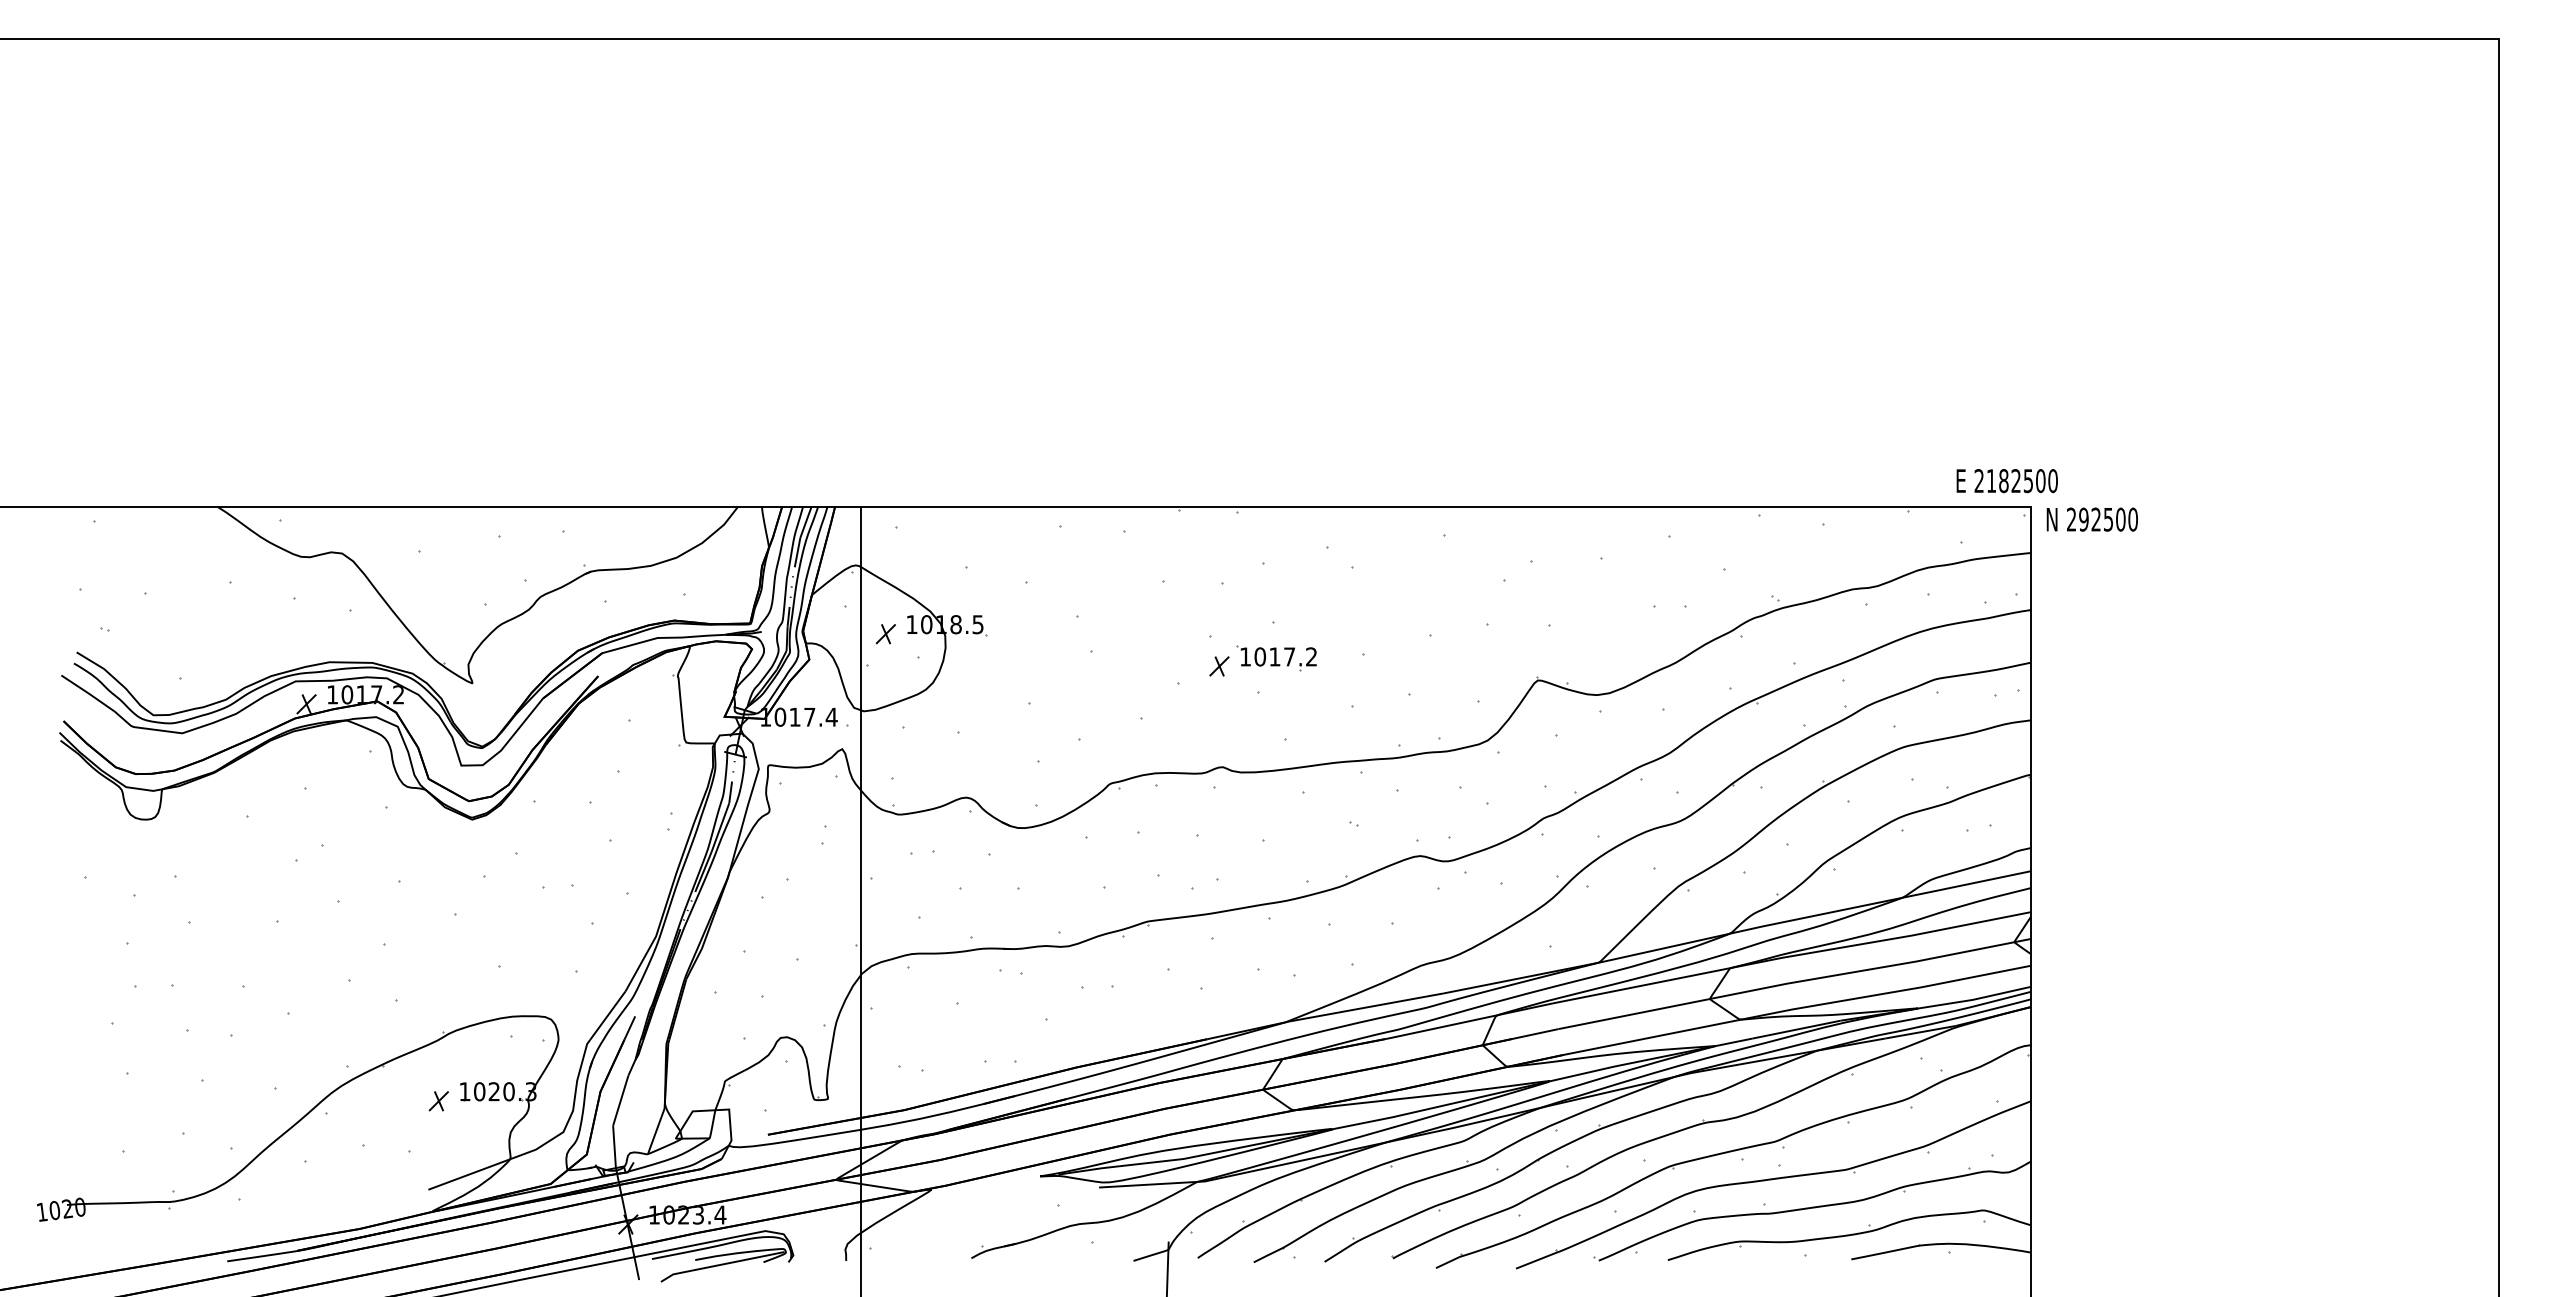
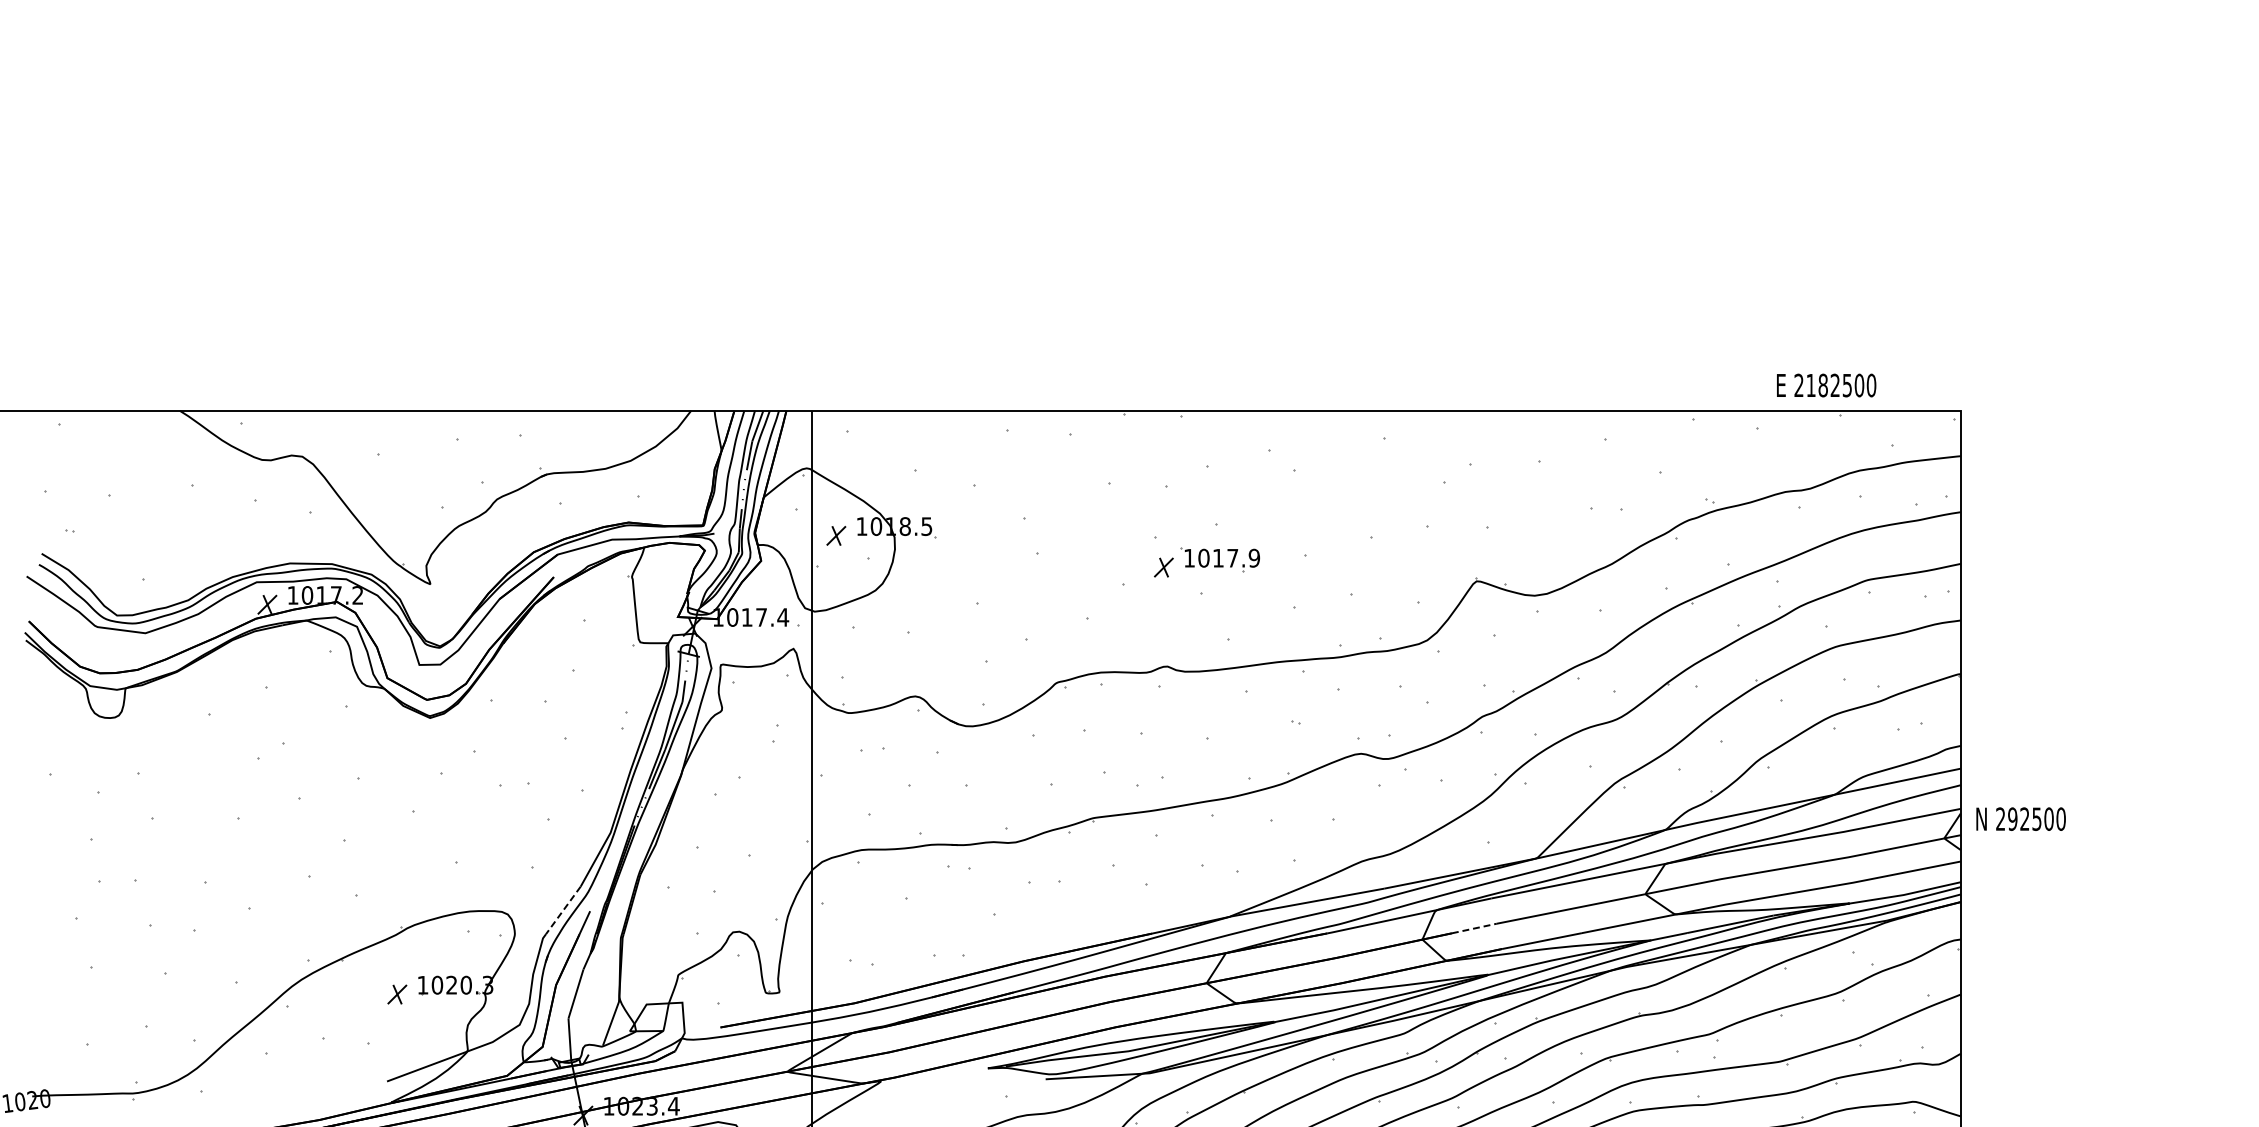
text: (2006, 481) -> (1825, 385), moved
text: (2091, 519) -> (2020, 819), moved
text: (1311, 656) -> (1254, 557), 1017.2 -> 1017.9
line: (607, 1015) -> (562, 910), solid -> dashed
line: (1536, 1033) -> (1475, 928), solid -> dashed

